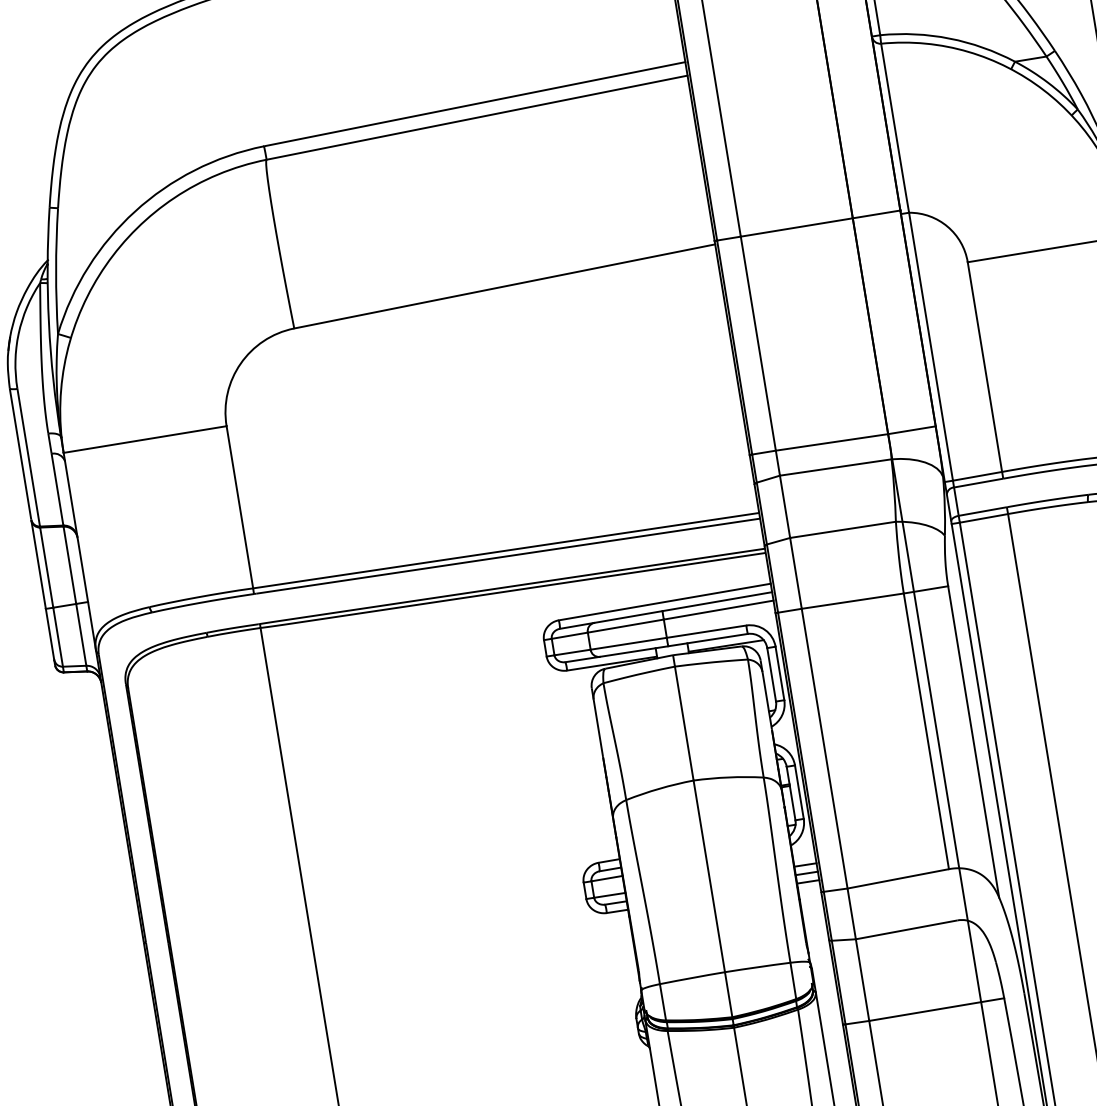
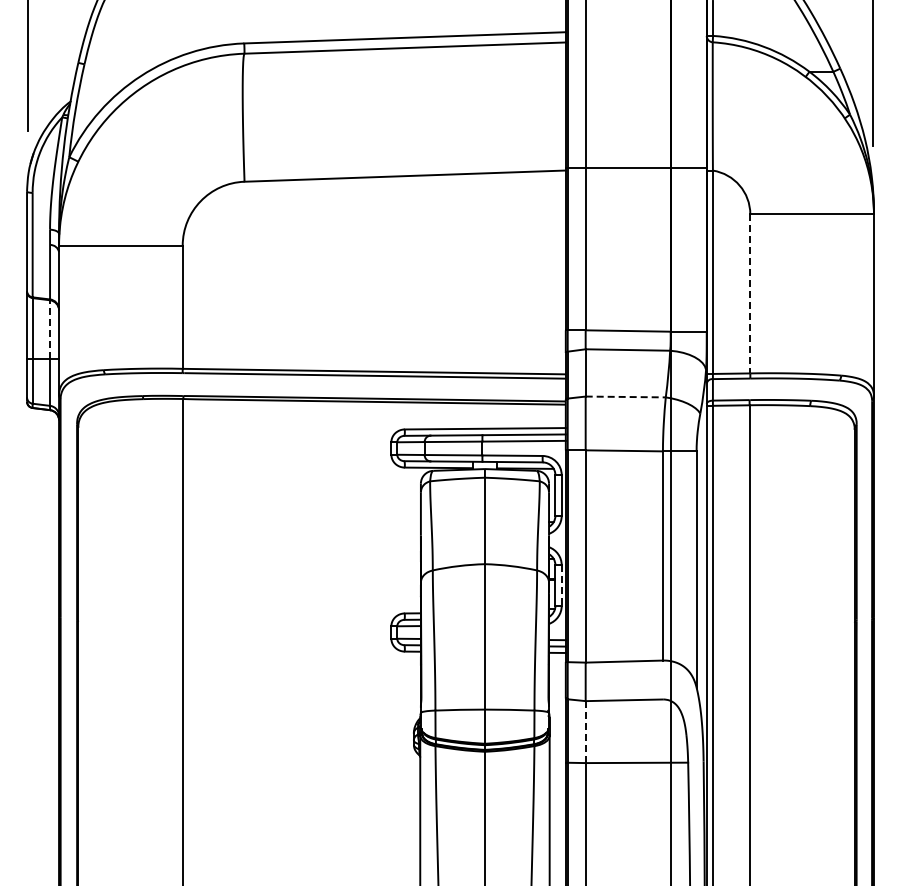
line: (985, 366) -> (750, 293), solid -> dashed
line: (843, 529) -> (626, 396), solid -> dashed
line: (70, 565) -> (50, 329), solid -> dashed
line: (799, 793) -> (561, 586), solid -> dashed
line: (862, 980) -> (585, 732), solid -> dashed

